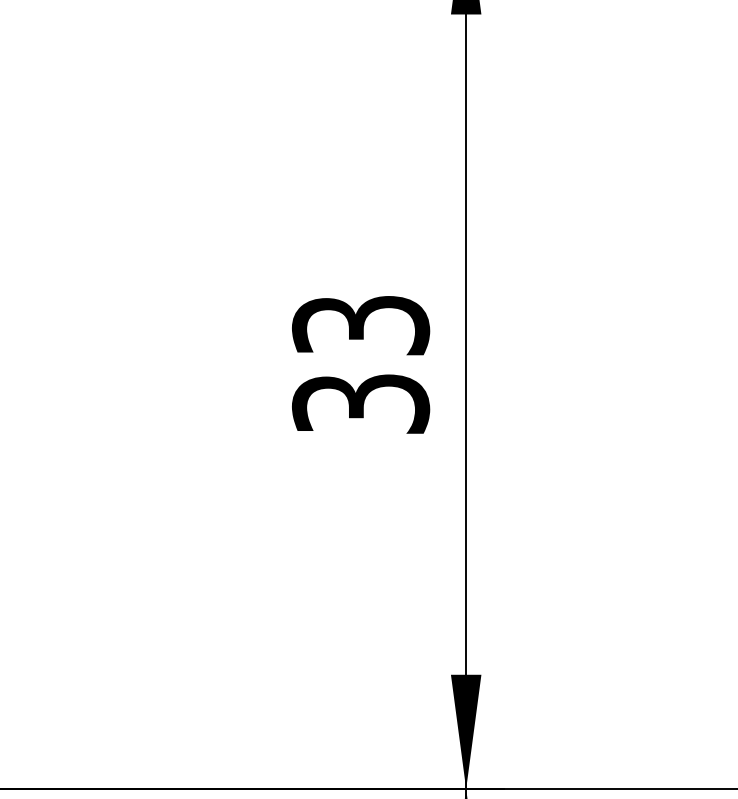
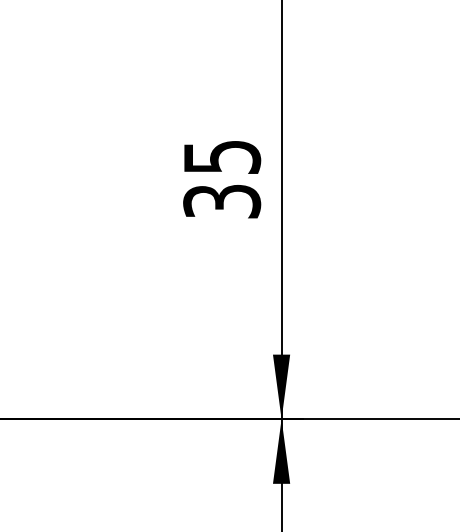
text: (359, 324) -> (221, 156), 33 -> 35

